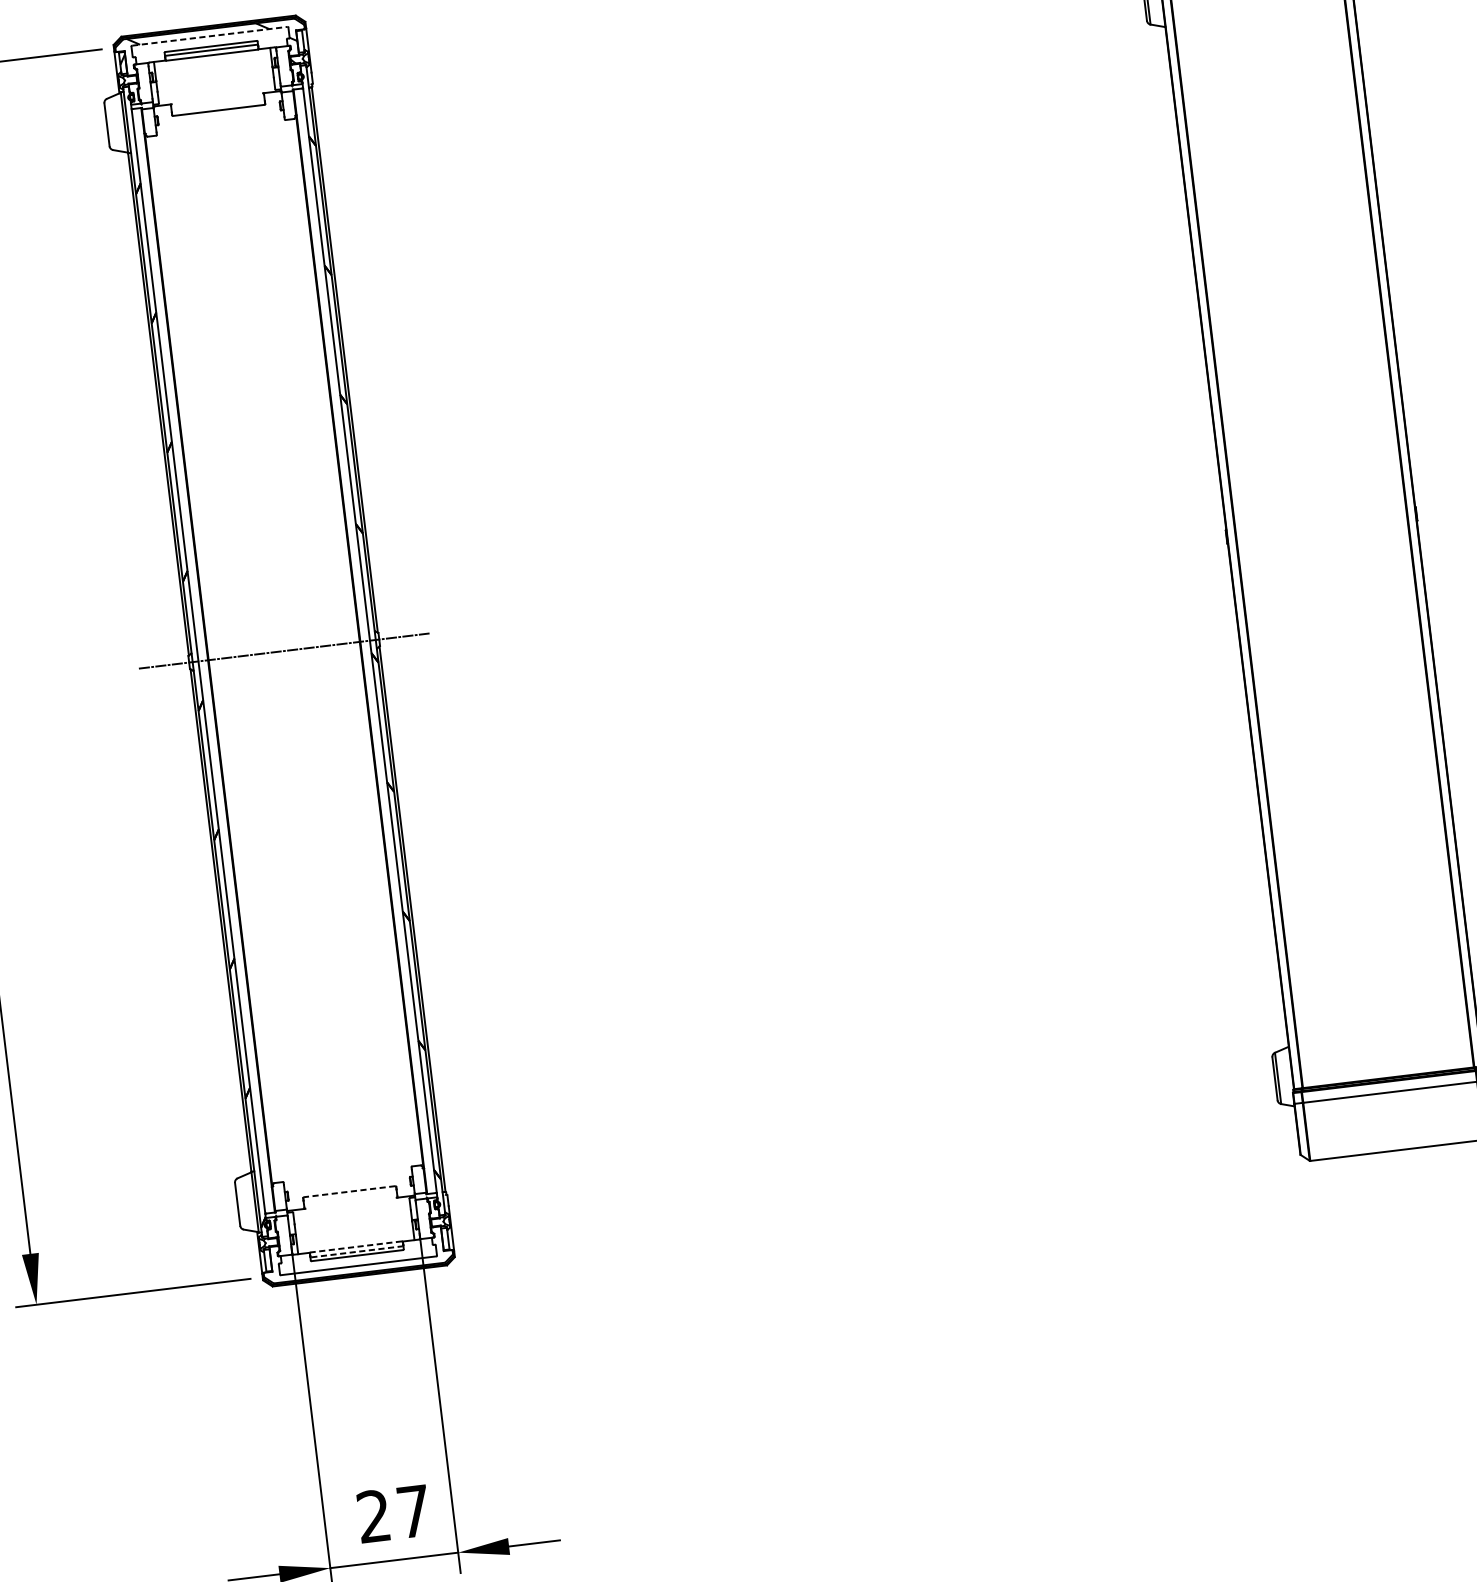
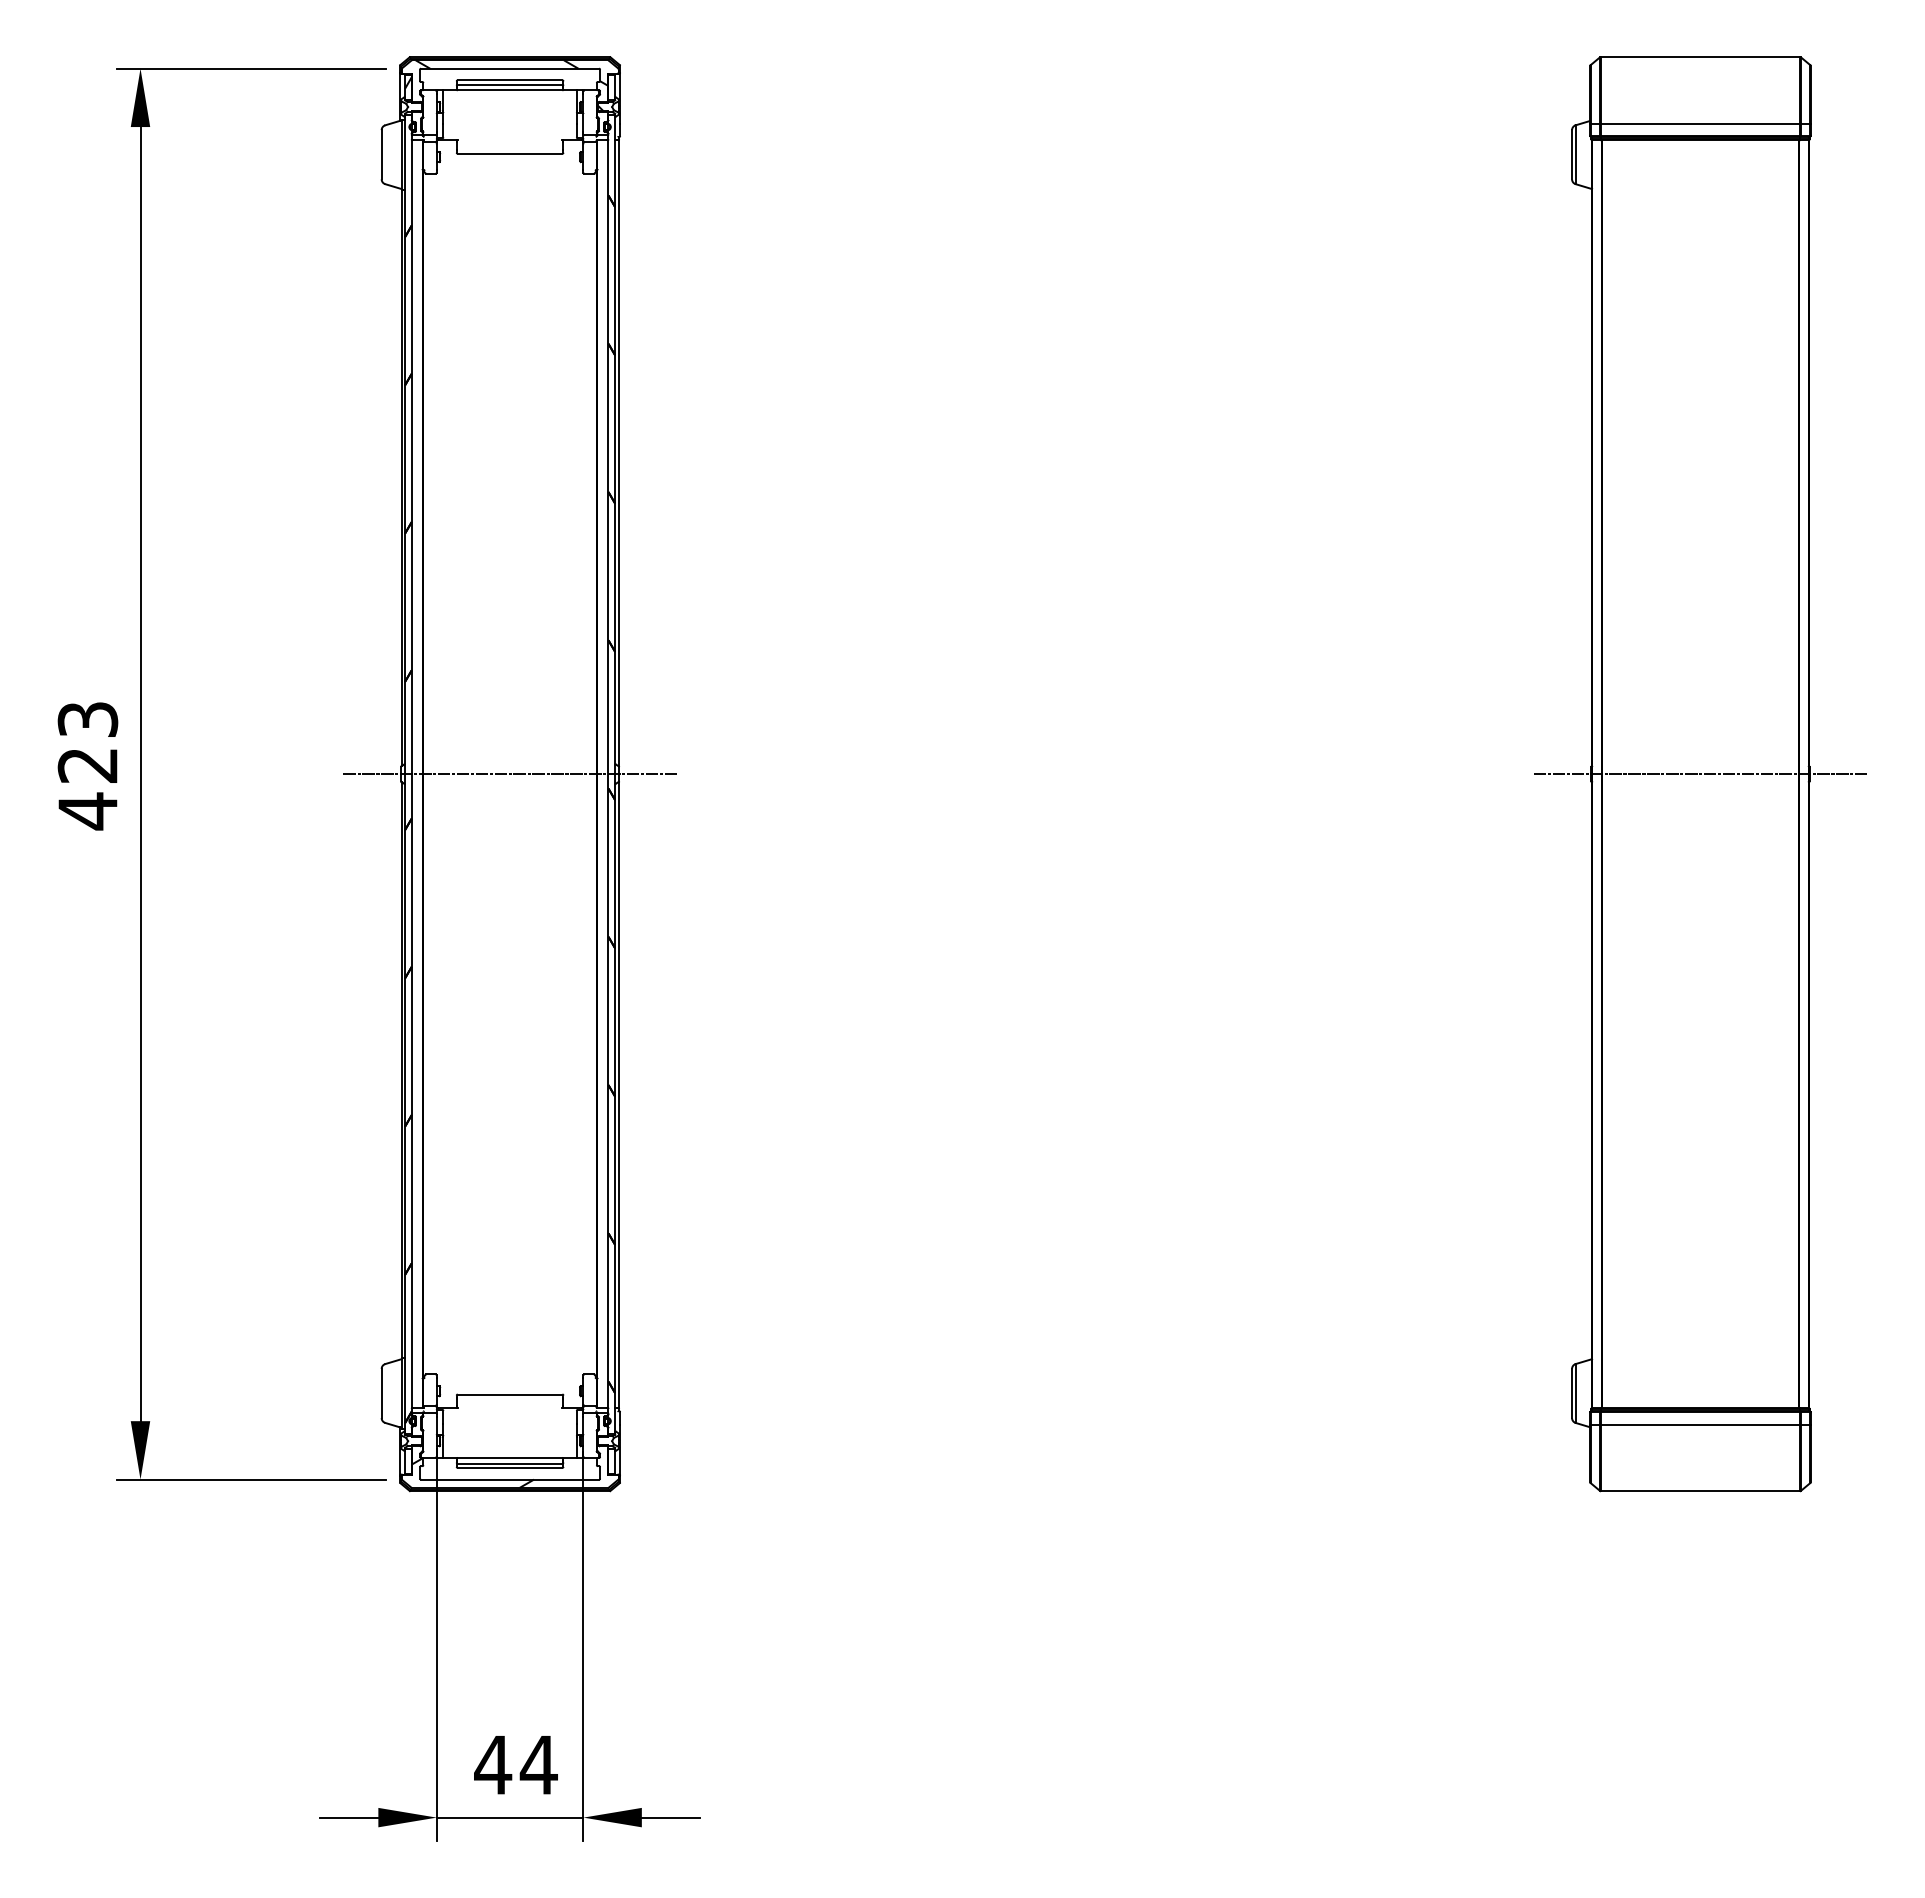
line: (210, 36) -> (510, 68), dashed -> solid
line: (1321, 525) -> (1700, 774), added
line: (349, 1191) -> (509, 1394), dashed -> solid
line: (355, 1246) -> (509, 1457), dashed -> solid
line: (357, 1251) -> (510, 1463), dashed -> solid
hatch: (325, 1263) -> (472, 1472), added
text: (393, 1513) -> (515, 1764), 27 -> 44

